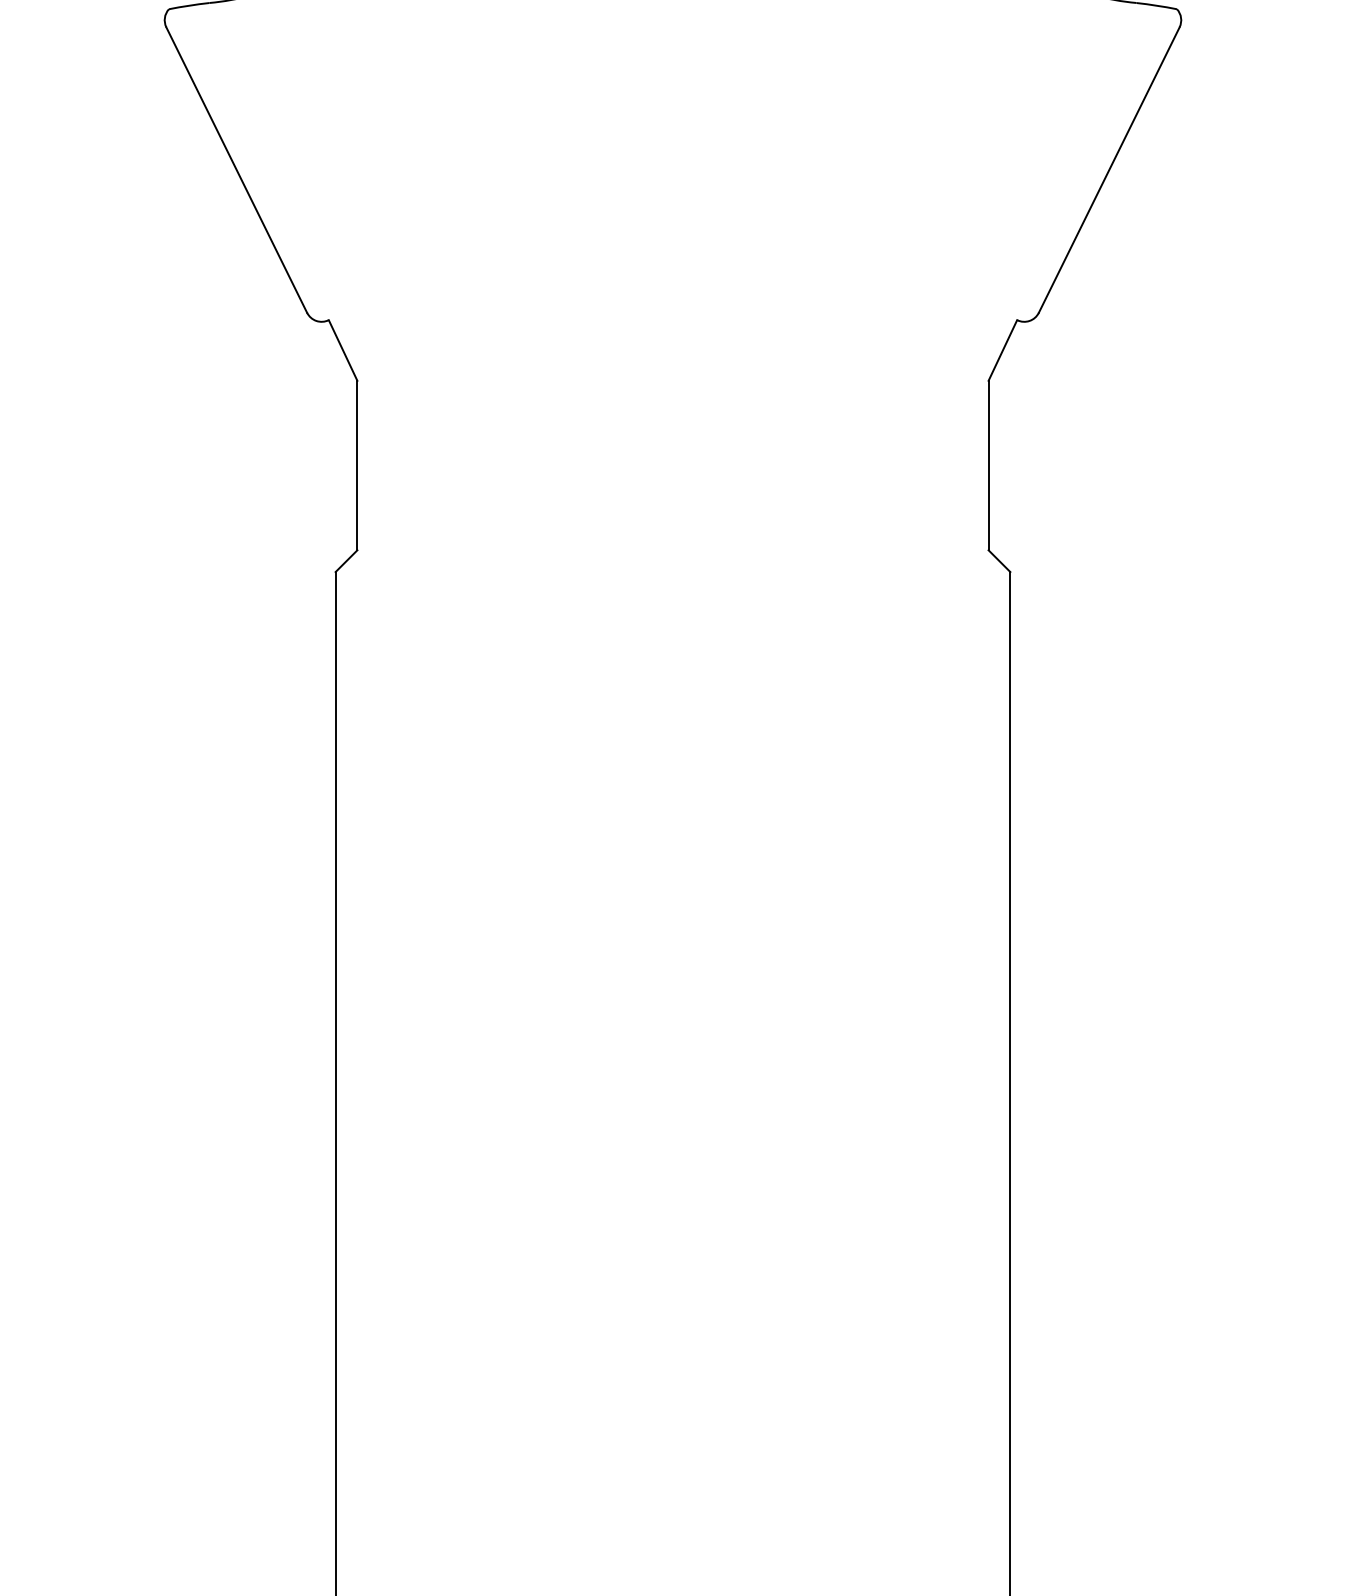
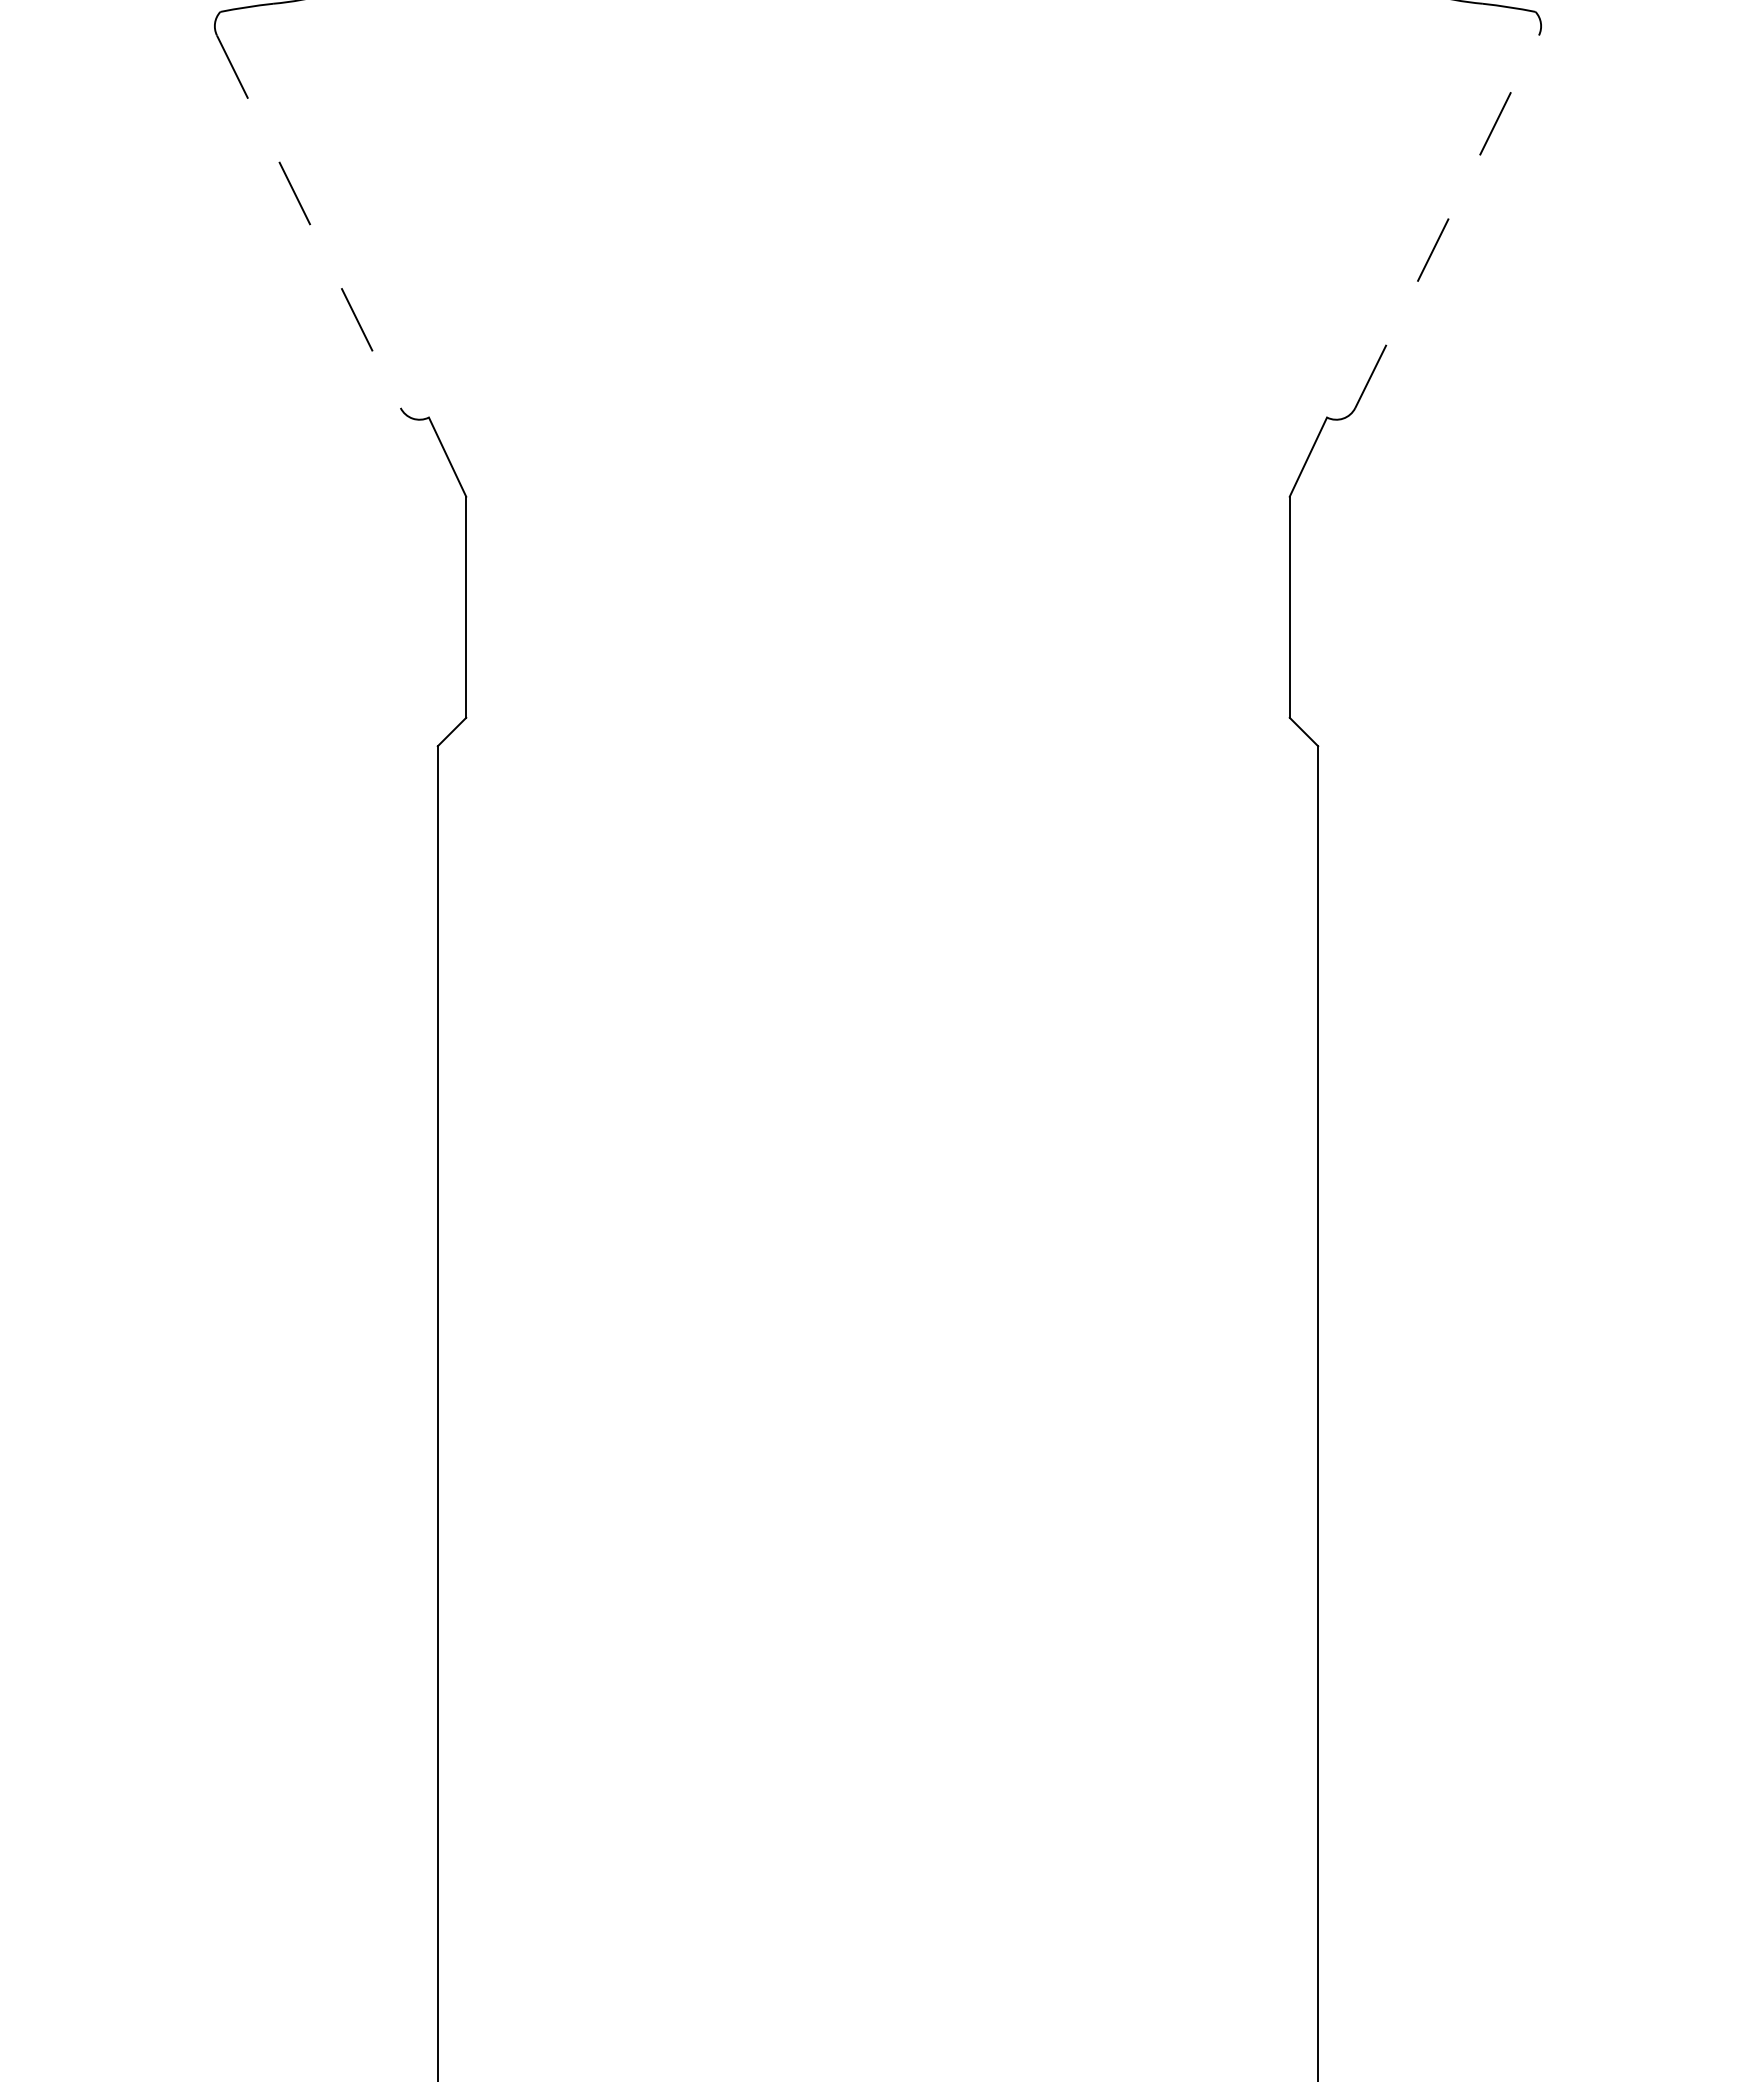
line: (1109, 169) -> (1447, 220), solid -> dashed
line: (236, 170) -> (308, 222), solid -> dashed

